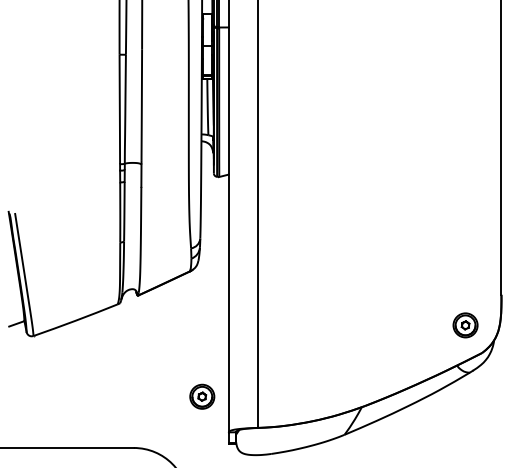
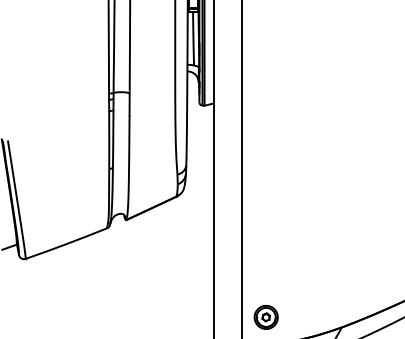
part: (202, 396) -> (266, 317), moved

